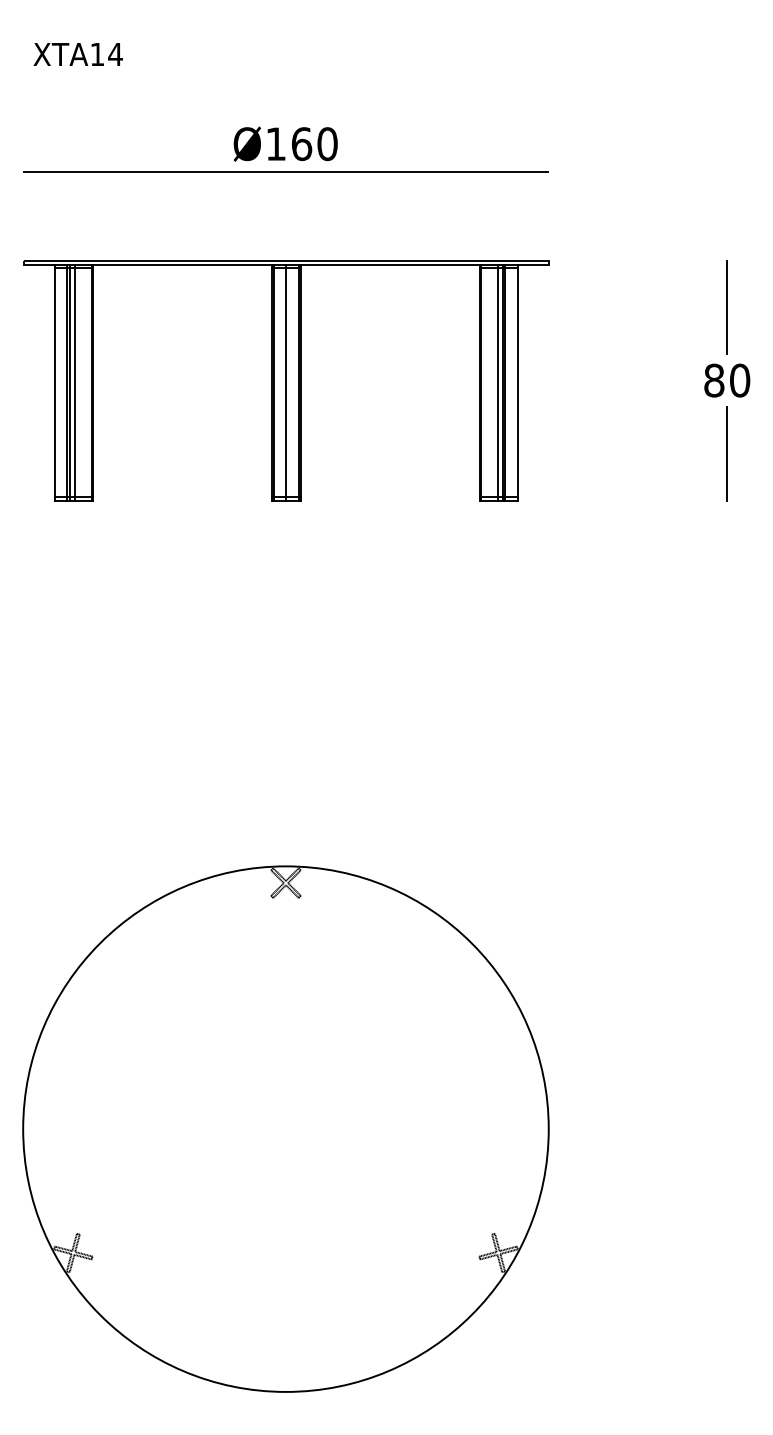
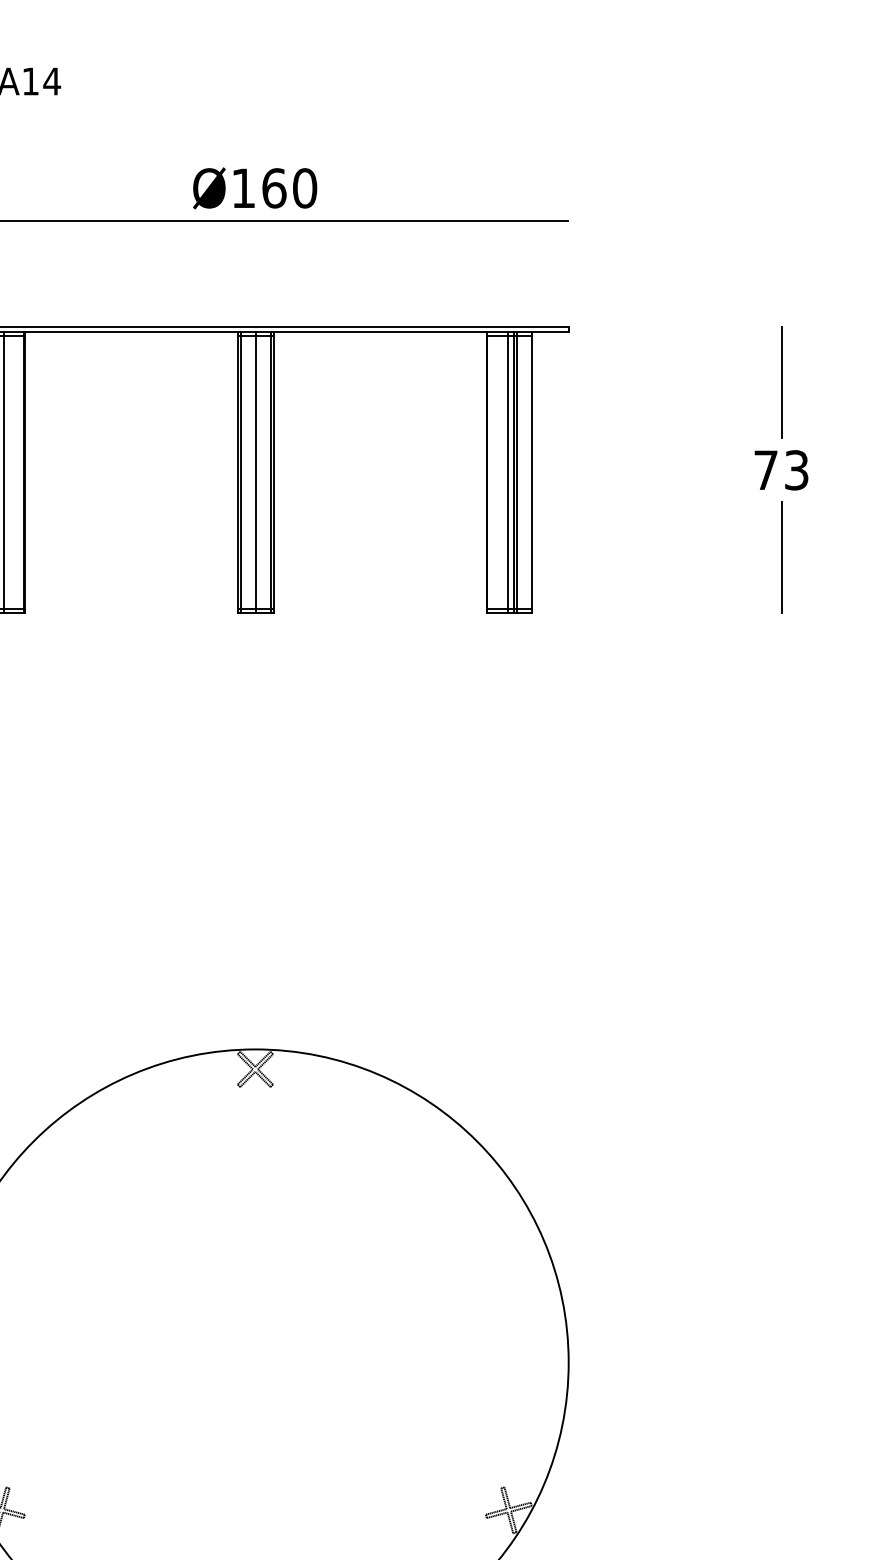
text: (727, 380) -> (781, 470), 80 -> 73

